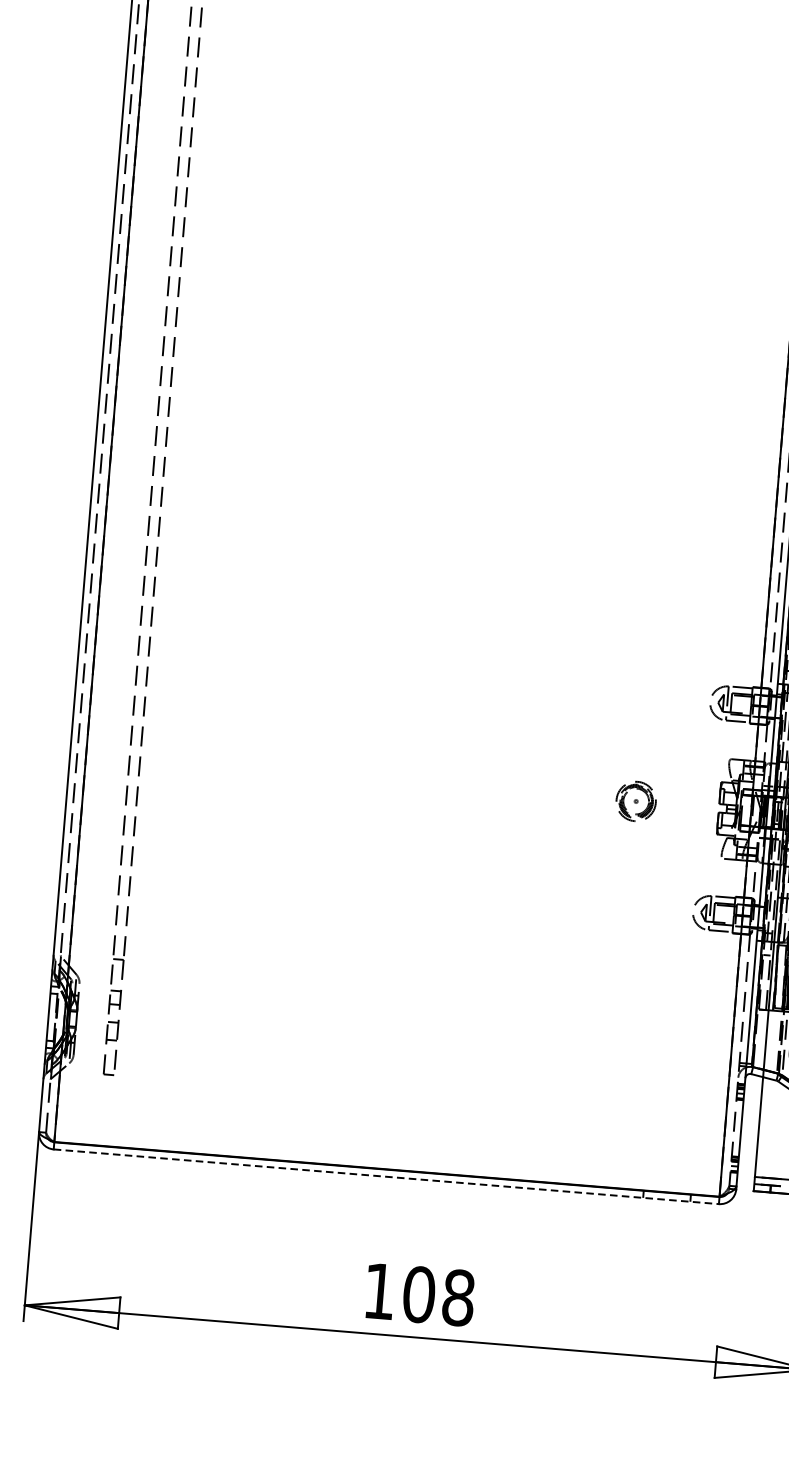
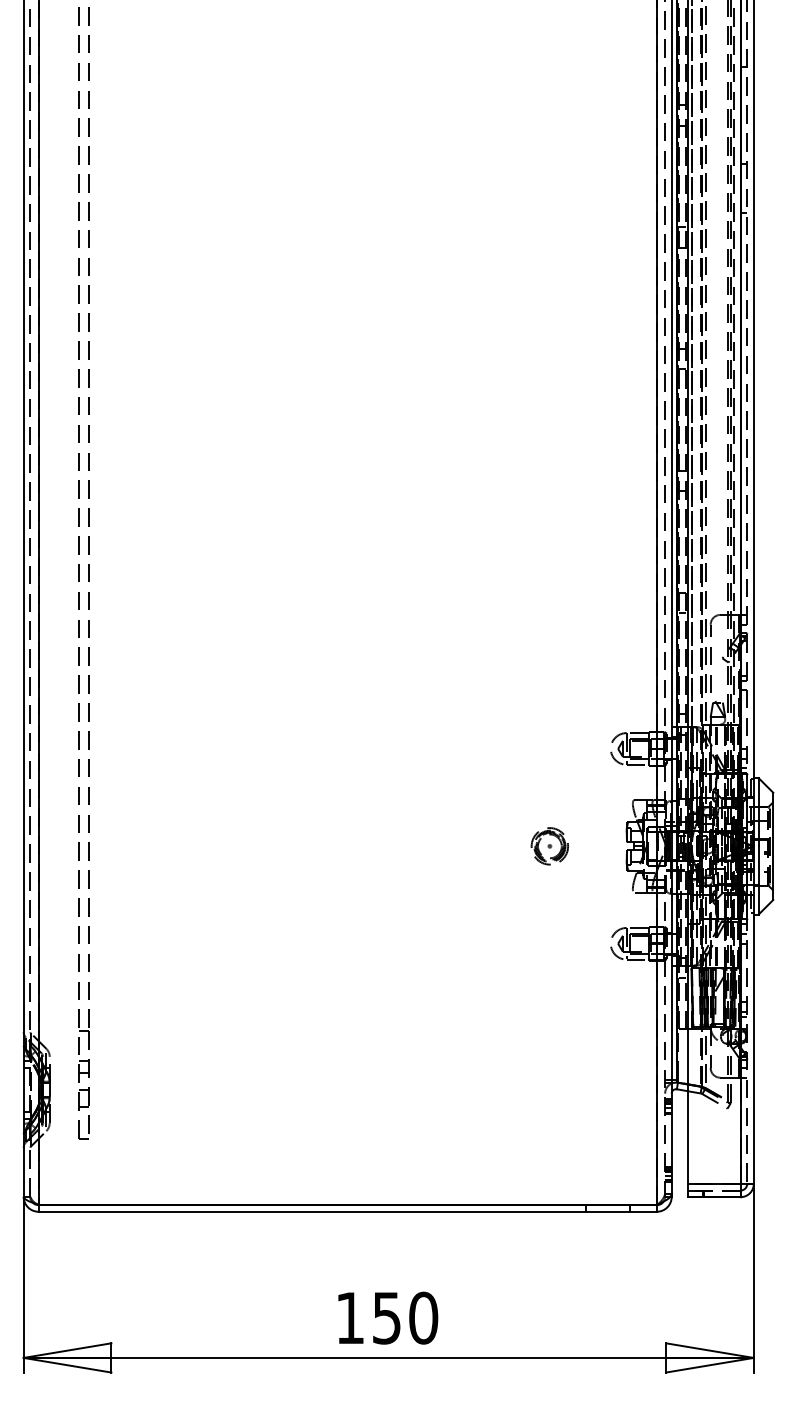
line: (387, 1176) -> (348, 1211), dashed -> solid
text: (439, 1295) -> (405, 1317), 108 -> 150

